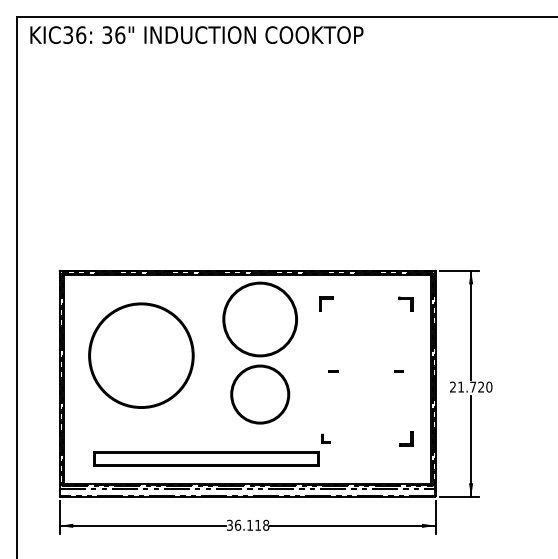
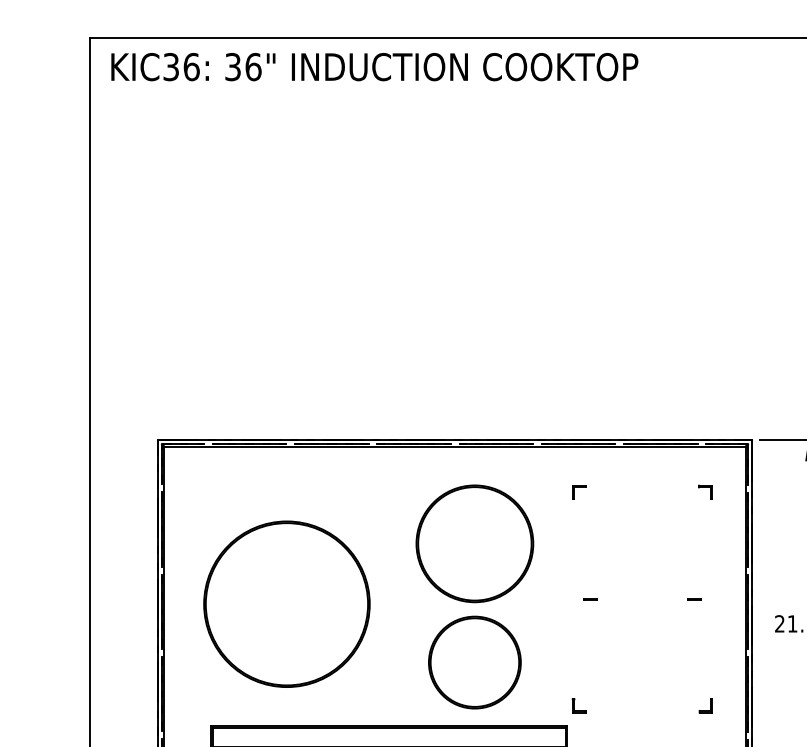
part: (325, 303) -> (578, 491), size x0.62
part: (405, 303) -> (704, 491), size x0.62
part: (259, 352) -> (473, 596), moved
circle: (141, 355) -> (287, 603), moved
part: (405, 438) -> (704, 705), size x0.62

